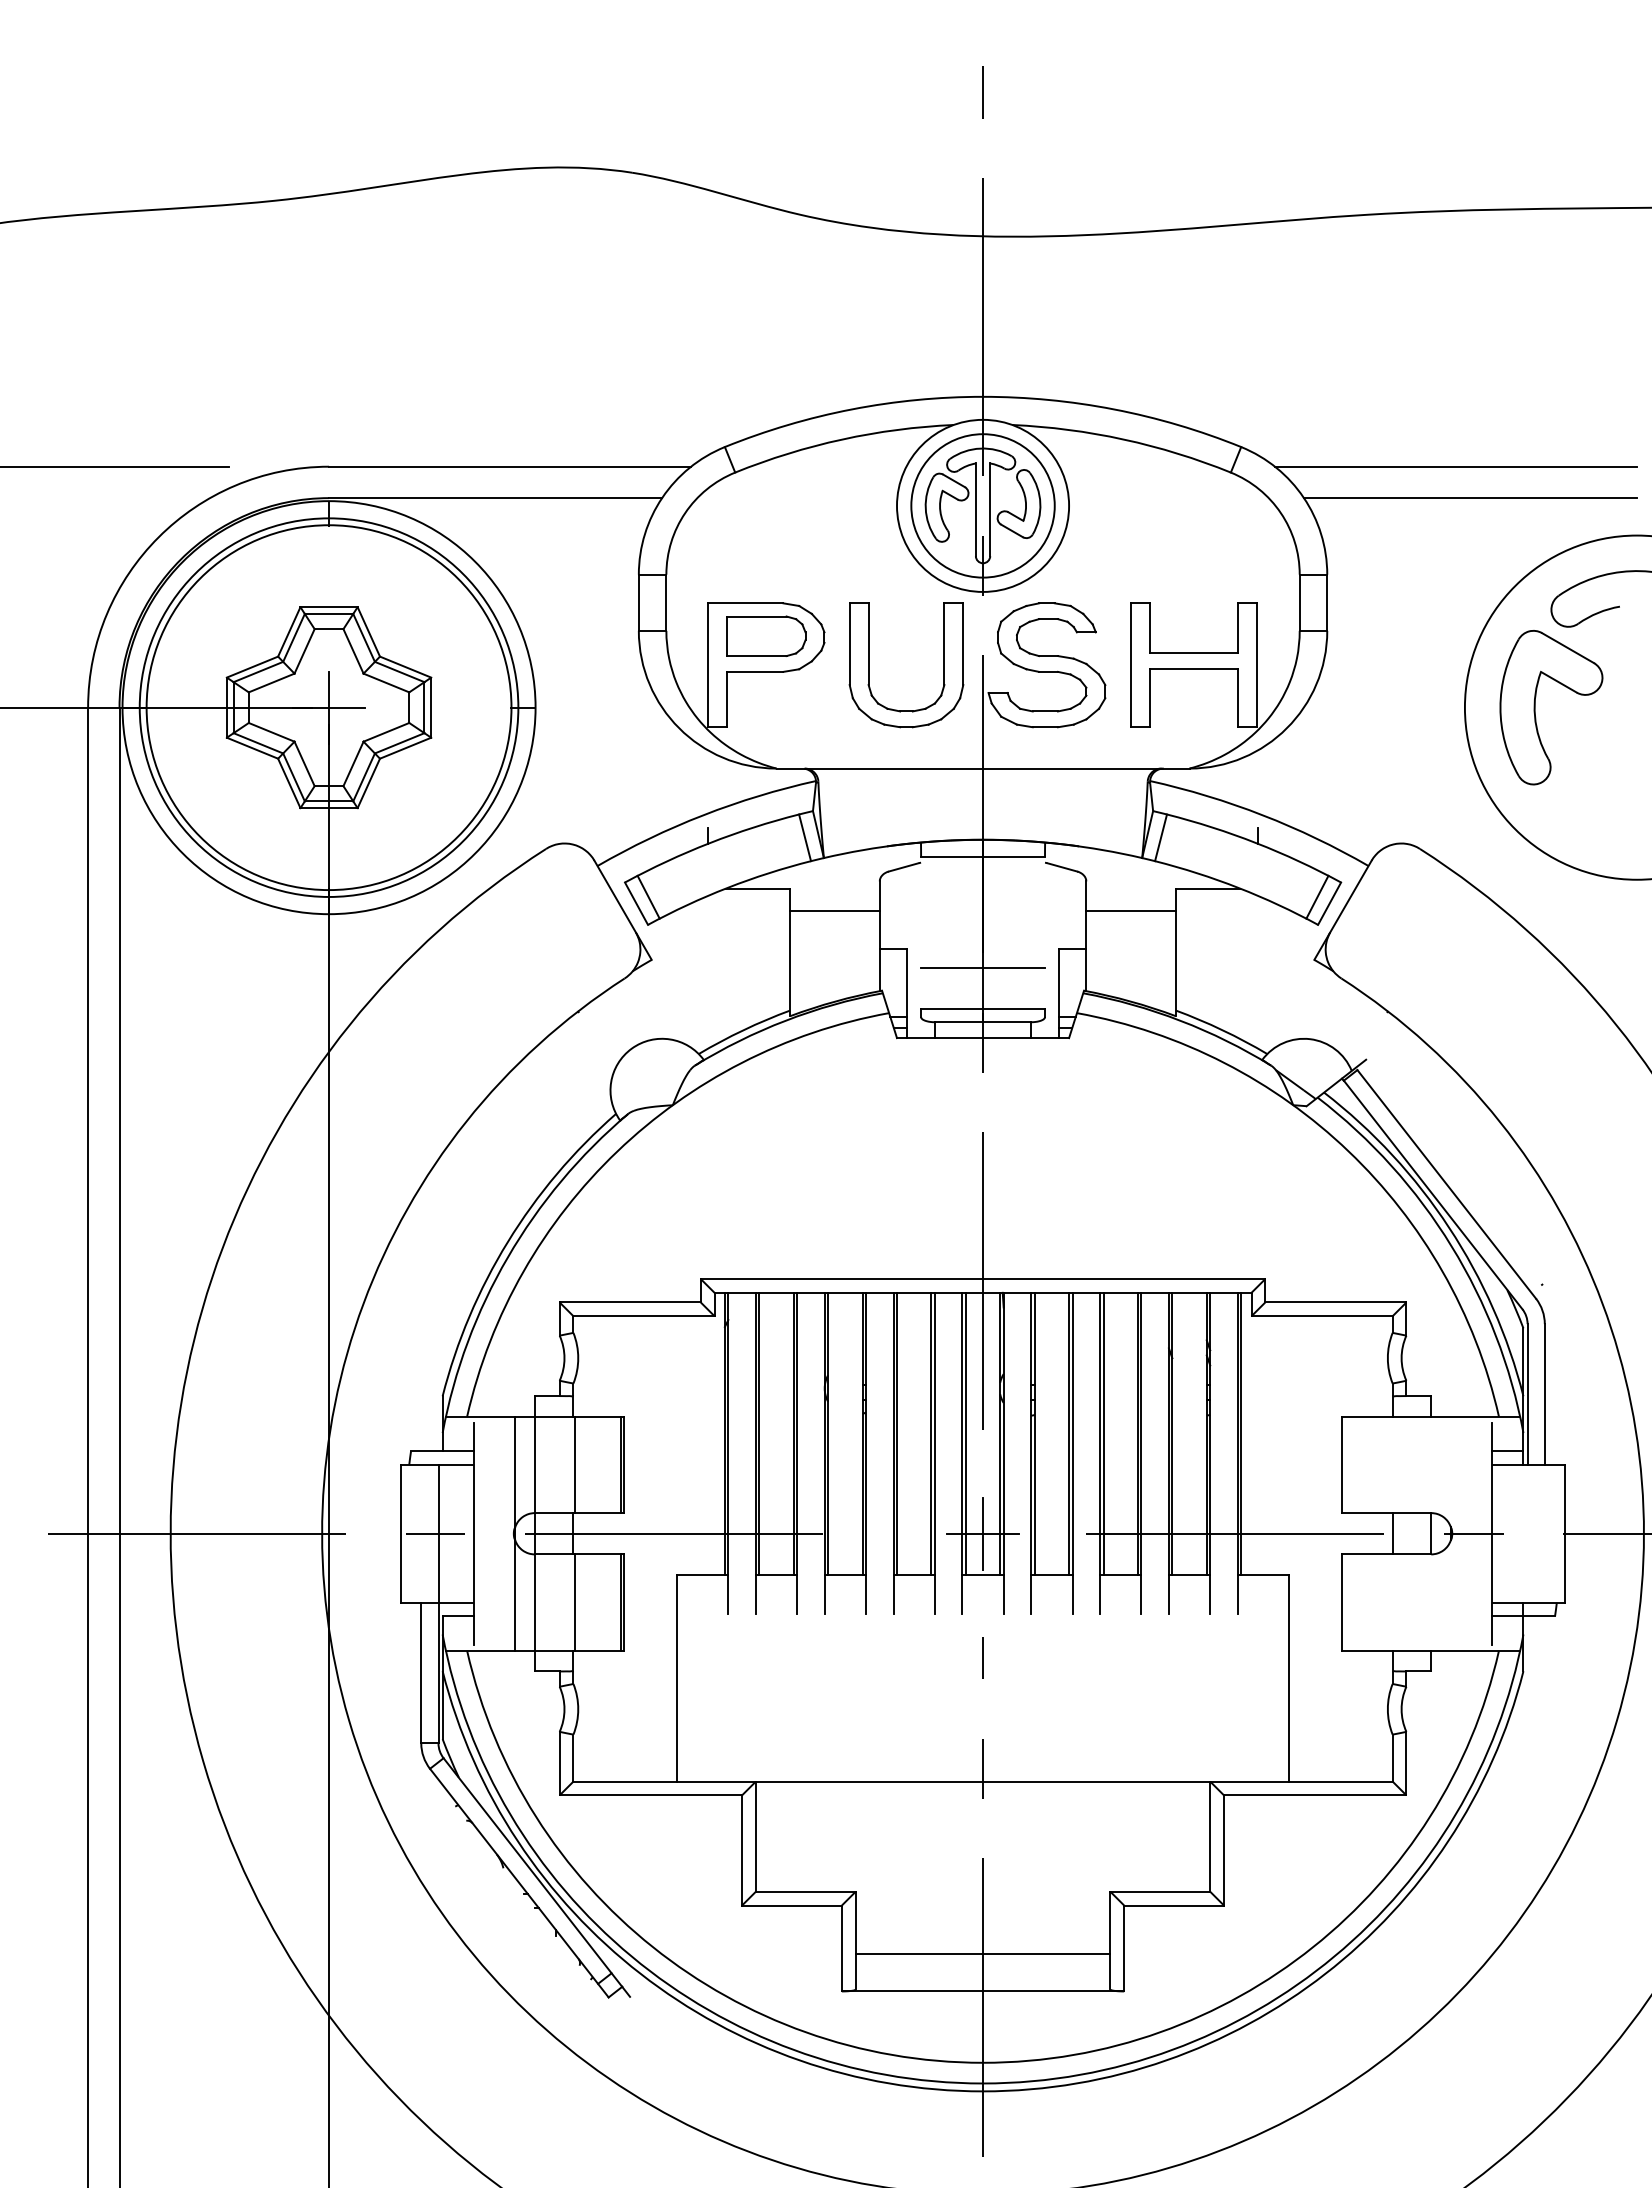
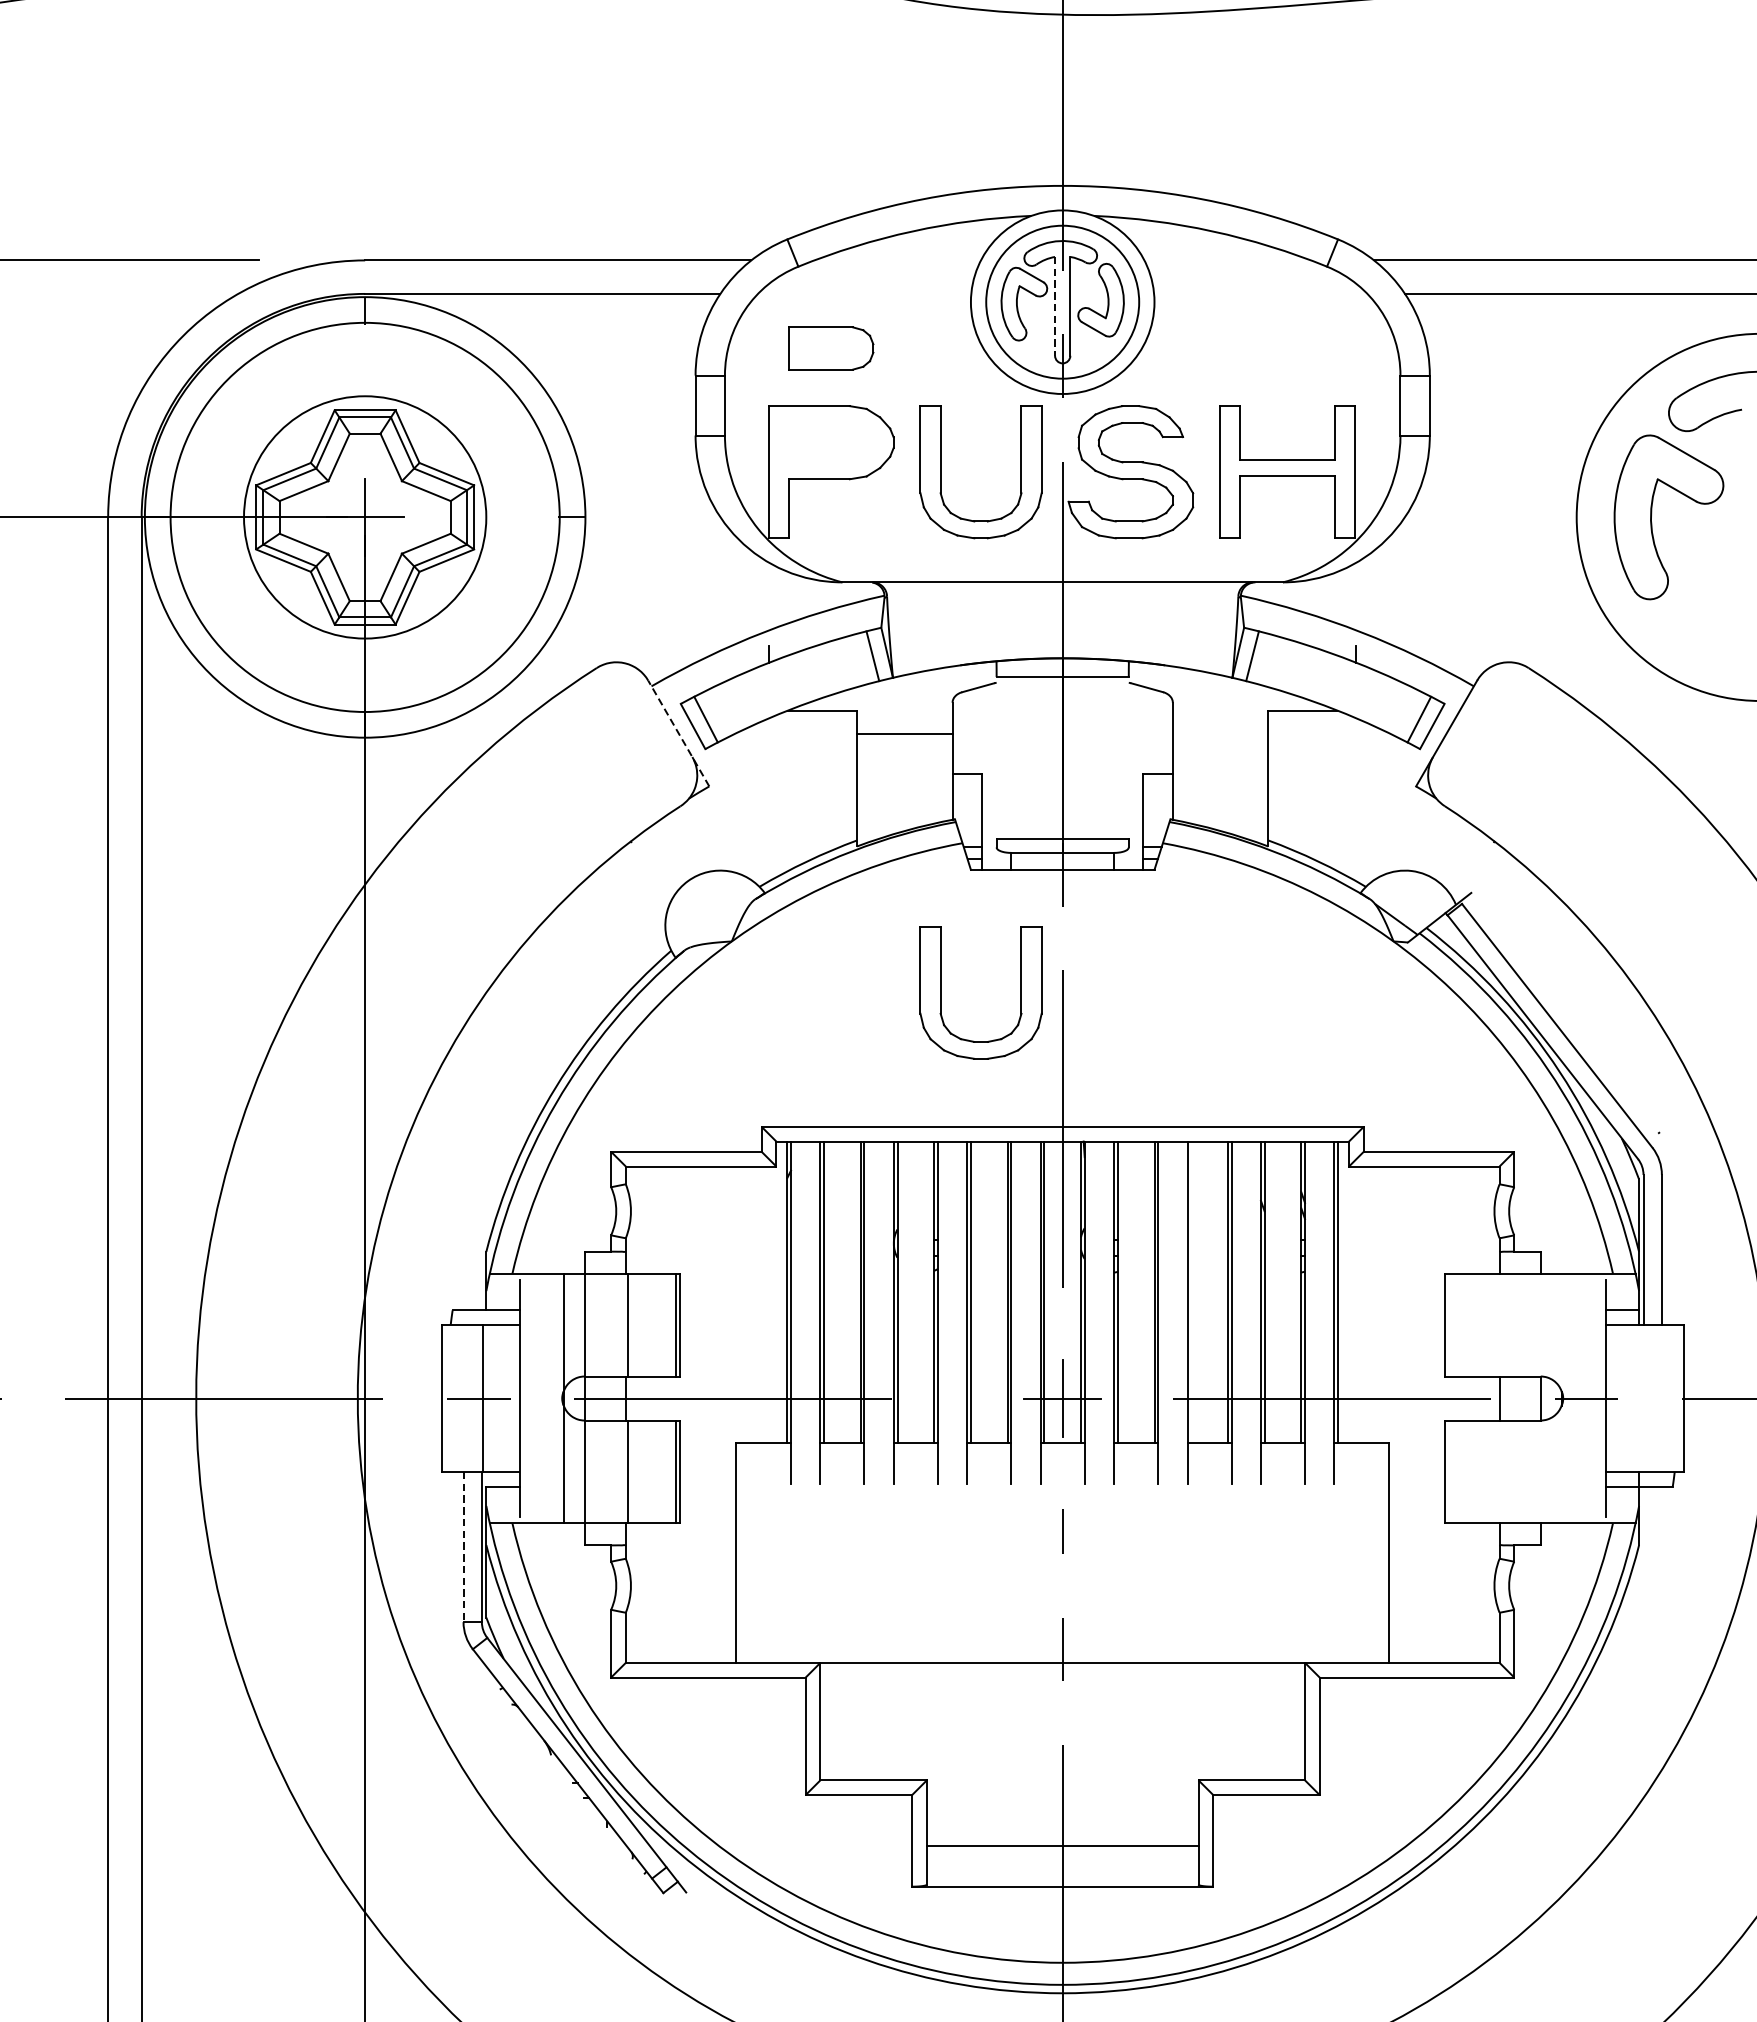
line: (975, 510) -> (1054, 307), solid -> dashed
part: (766, 635) -> (831, 347), moved
circle: (328, 707) -> (364, 517), size x0.6
line: (622, 909) -> (678, 732), solid -> dashed
line: (1130, 910) -> (1219, 733), removed
line: (983, 968) -> (1063, 795), removed
part: (869, 1153) -> (941, 992), added
line: (1103, 1433) -> (1191, 1291), removed
line: (421, 1673) -> (463, 1547), solid -> dashed

